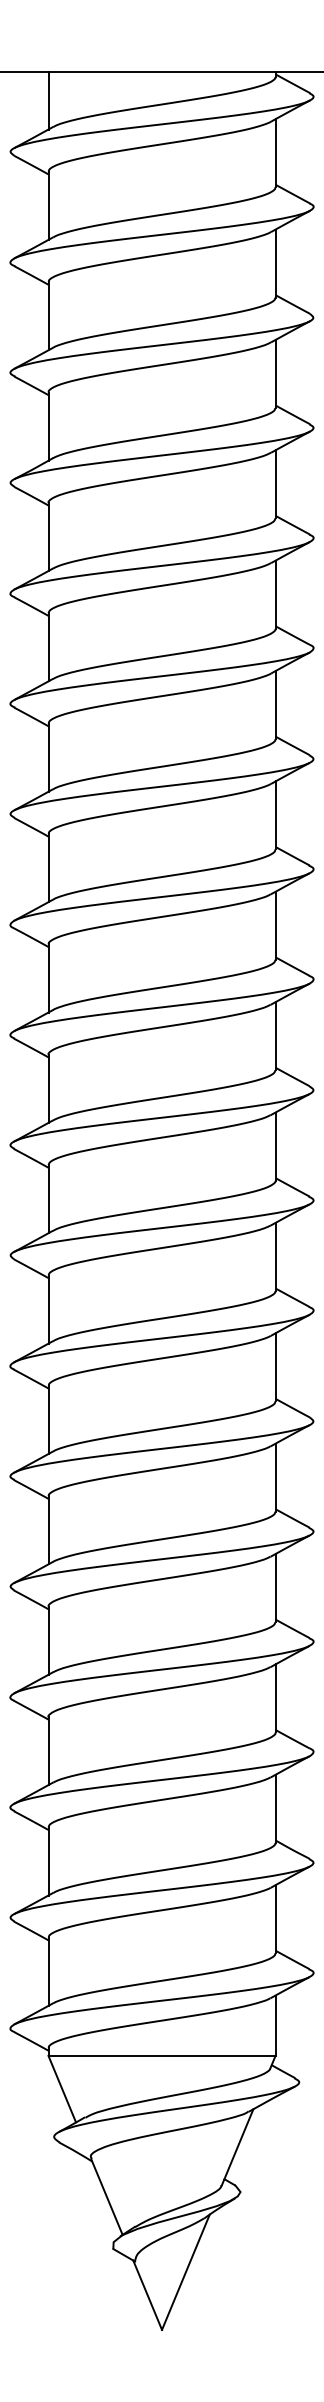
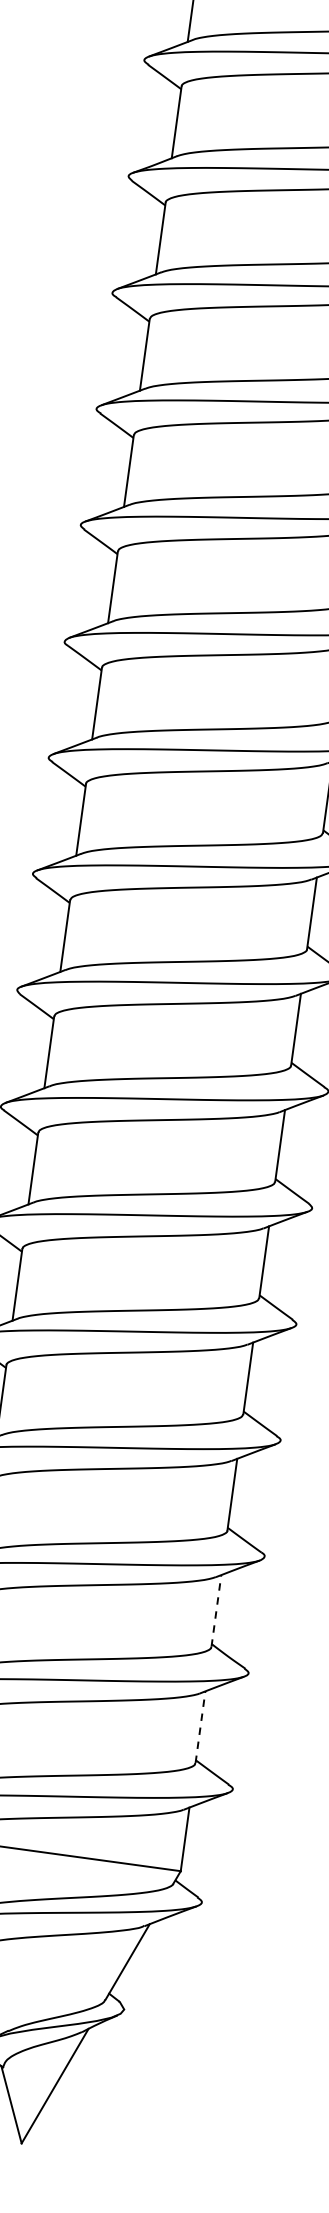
line: (275, 1808) -> (216, 1610), solid -> dashed
line: (275, 1919) -> (200, 1727), solid -> dashed

